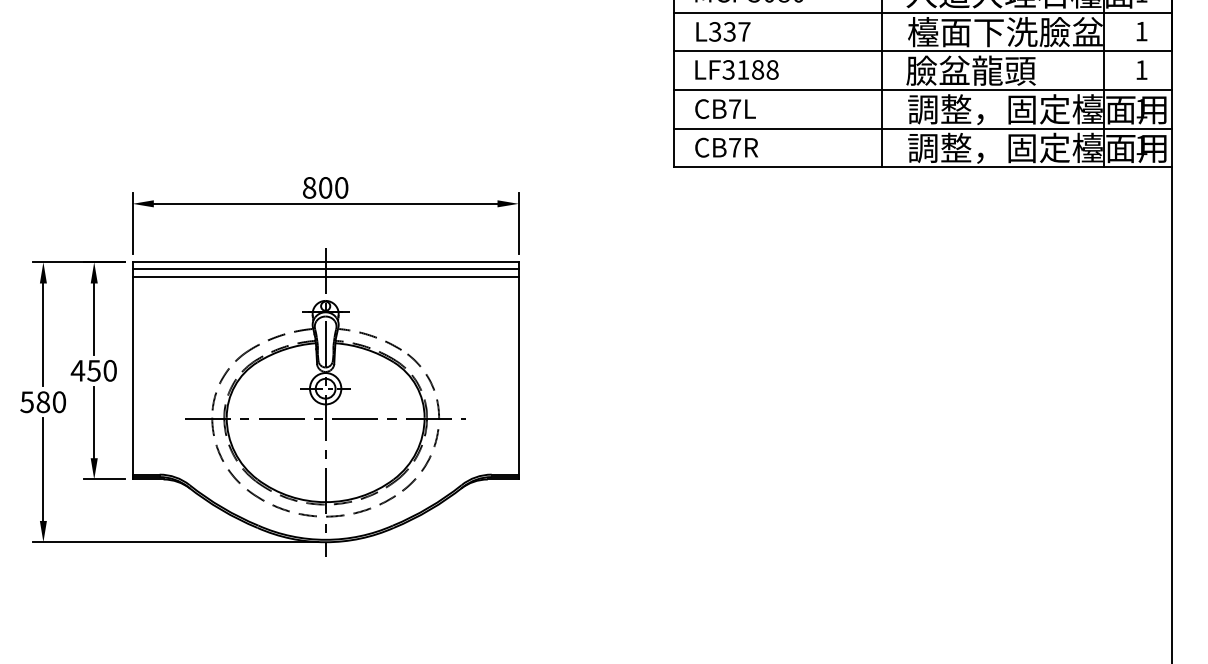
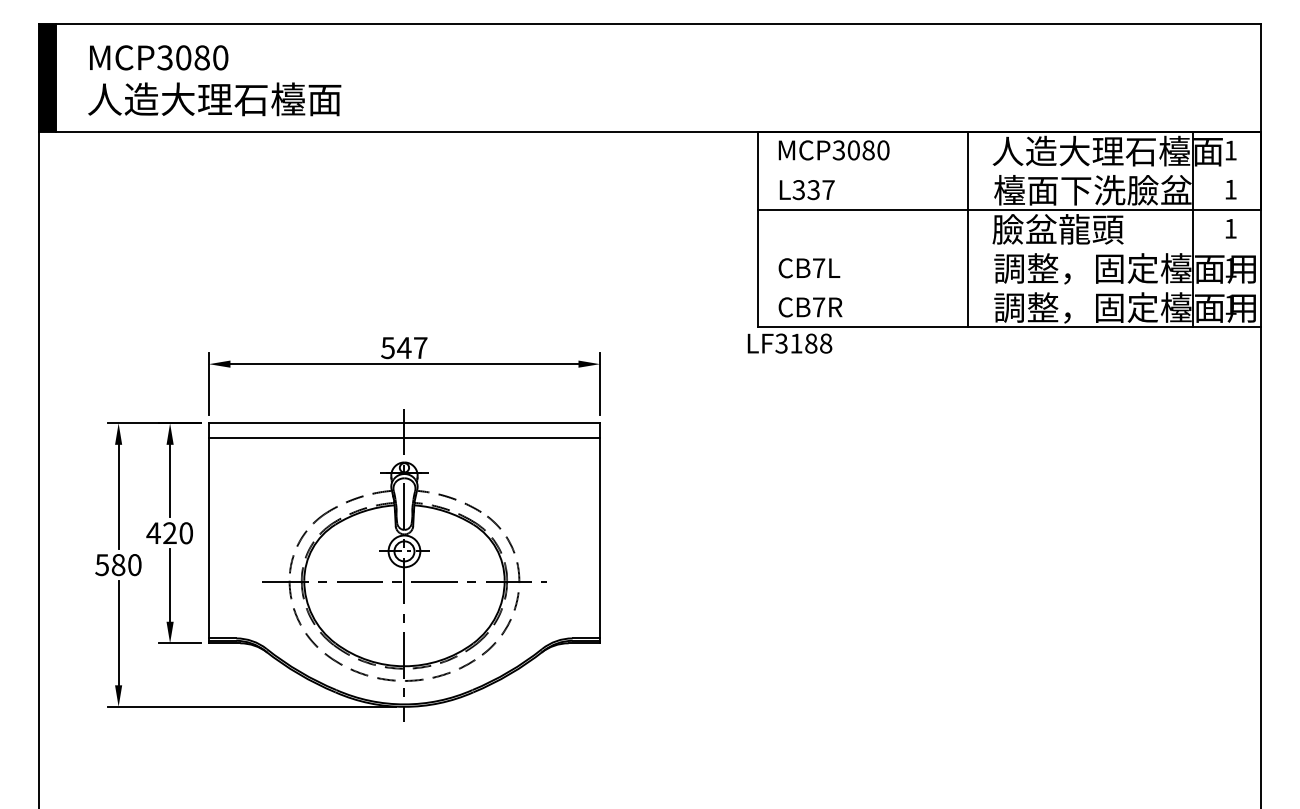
line: (923, 12) -> (1009, 170), removed
text: (736, 69) -> (789, 343), moved
line: (923, 89) -> (1009, 248), removed
line: (923, 129) -> (1009, 288), removed
text: (325, 188) -> (404, 348), 800 -> 547
line: (324, 269) -> (403, 430), removed
text: (93, 371) -> (169, 533), 450 -> 420

